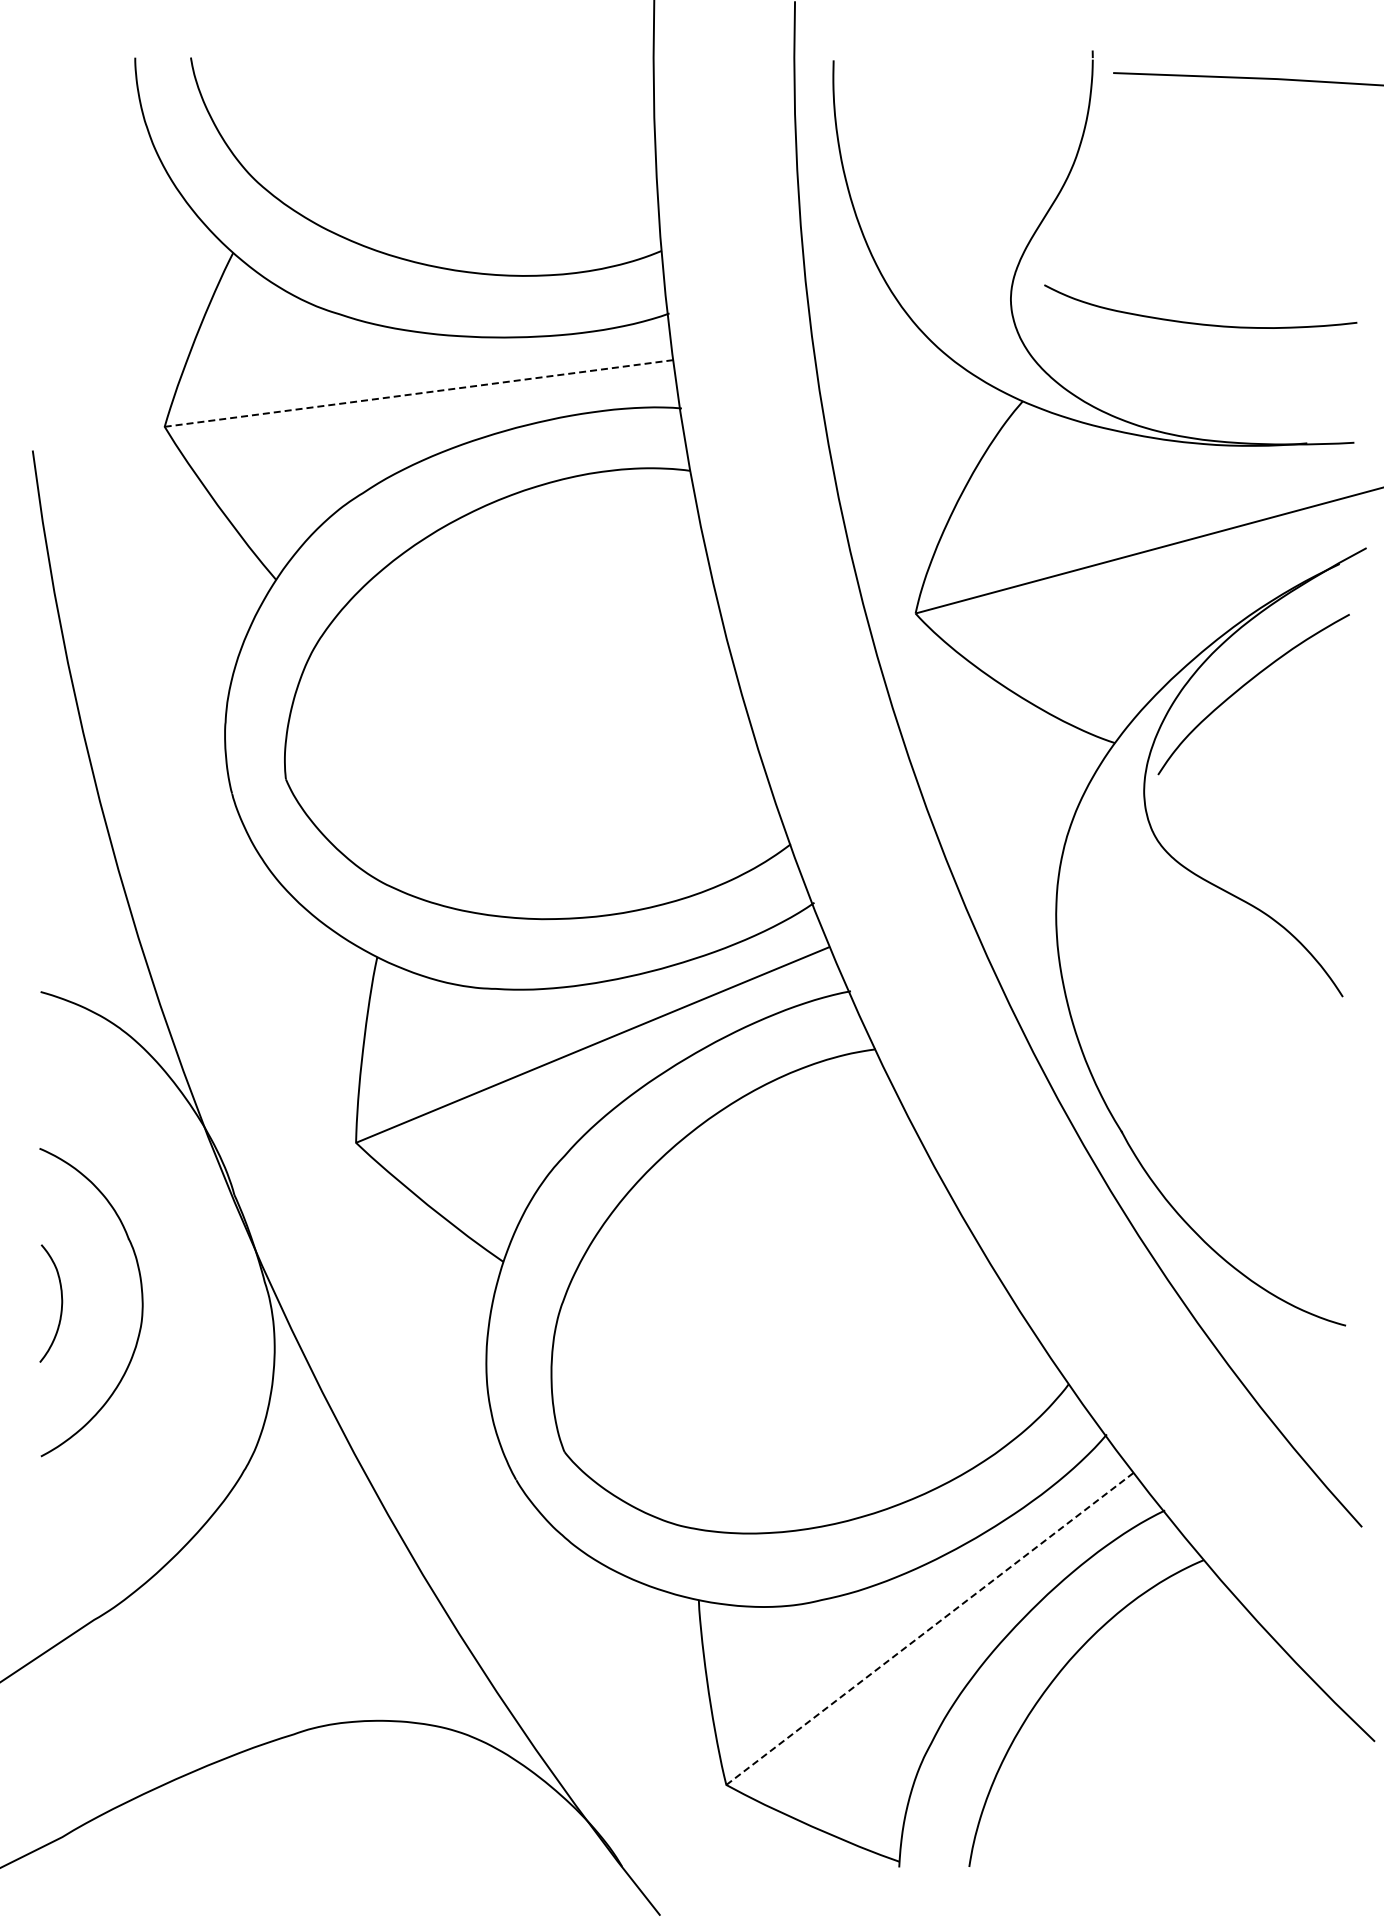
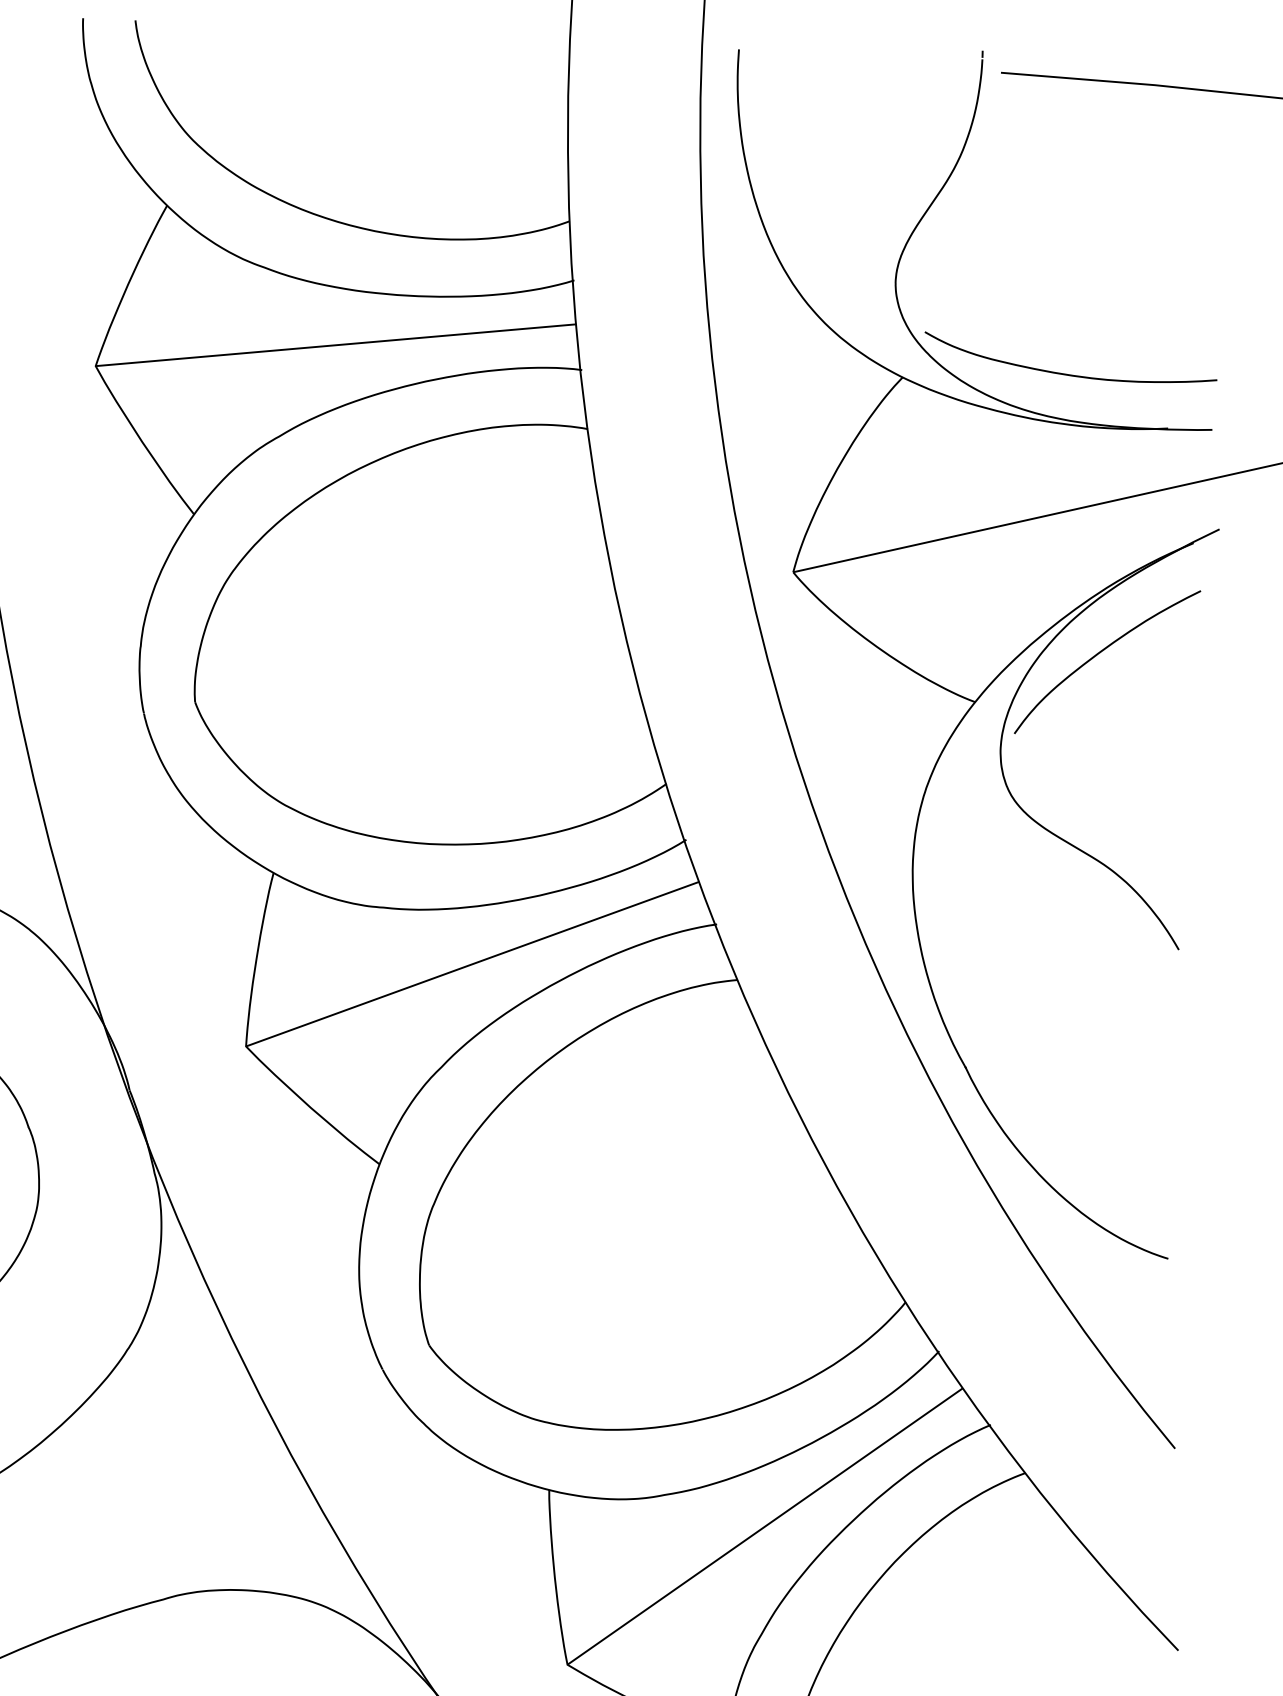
curve: (1195, 322) -> (1065, 373), moved
line: (418, 393) -> (335, 345), dashed -> solid
line: (929, 1628) -> (764, 1526), dashed -> solid

